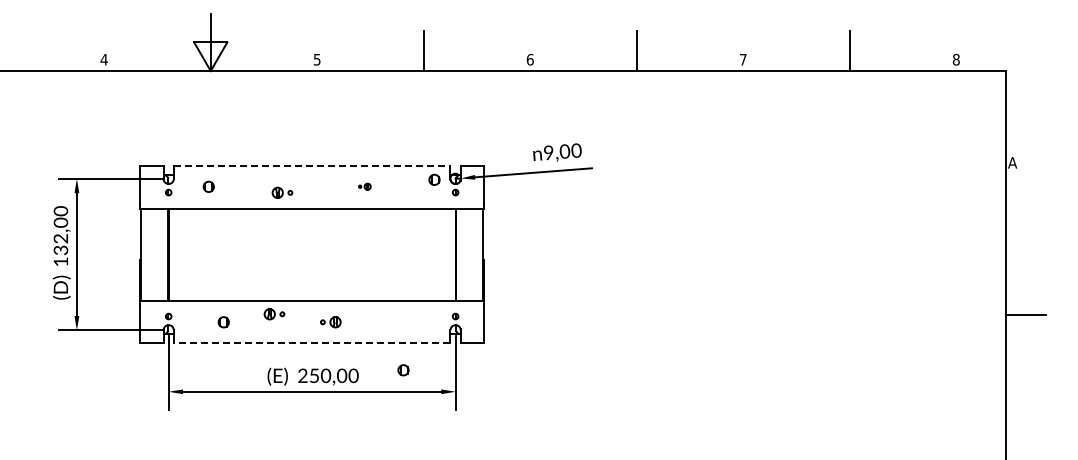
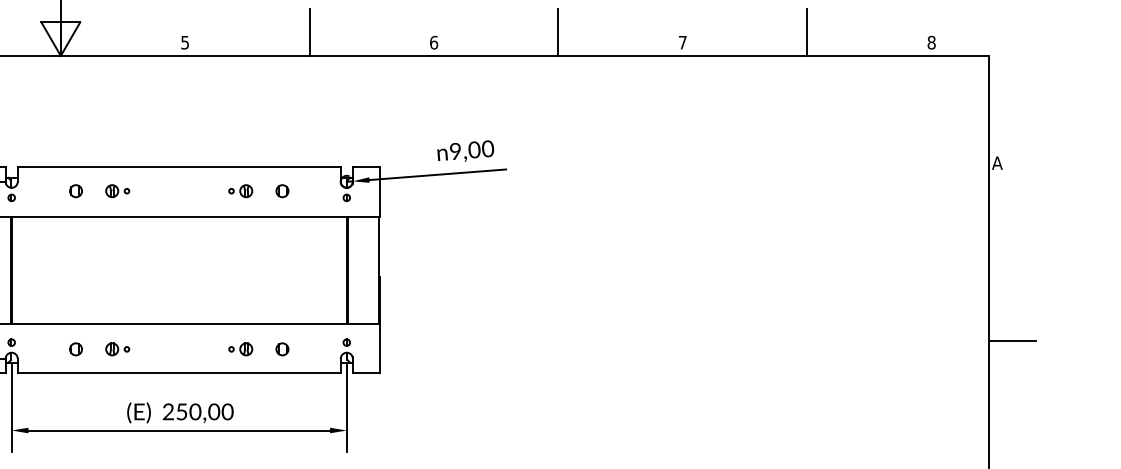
line: (312, 166) -> (179, 167), dashed -> solid
part: (434, 179) -> (282, 190), moved
circle: (208, 186) -> (75, 190), moved
part: (364, 186) -> (240, 190), size x1.67
part: (282, 192) -> (117, 190), moved
part: (274, 314) -> (117, 349), moved
part: (330, 322) -> (240, 349), moved
line: (311, 342) -> (178, 372), dashed -> solid
part: (403, 370) -> (282, 349), moved

